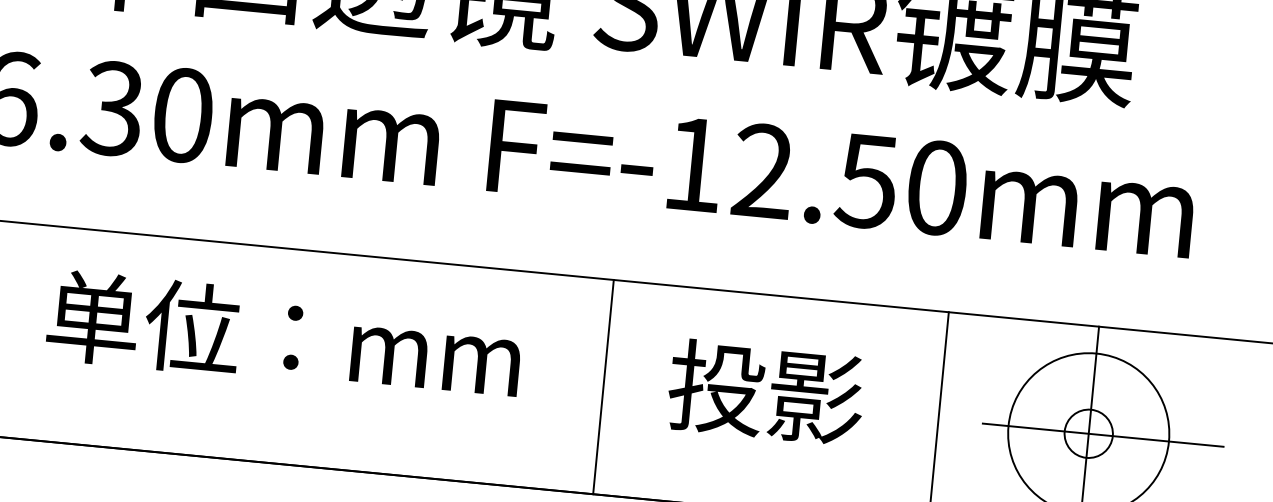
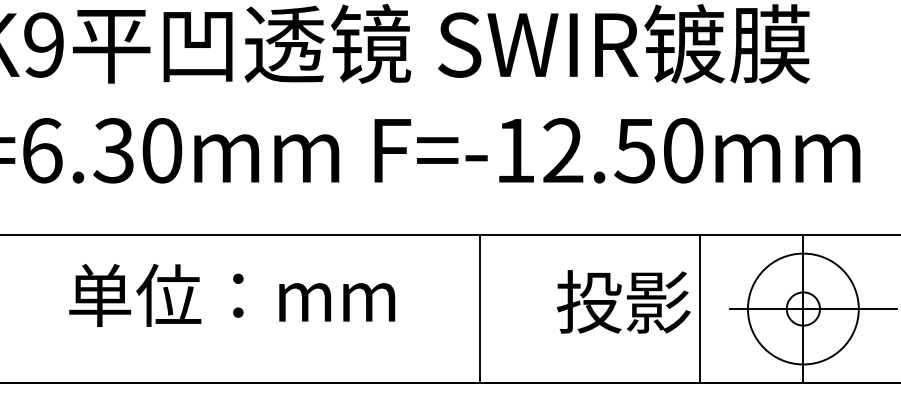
text: (284, 336) -> (232, 295), moved
line: (604, 387) -> (480, 309), moved
text: (765, 391) -> (623, 301), moved

